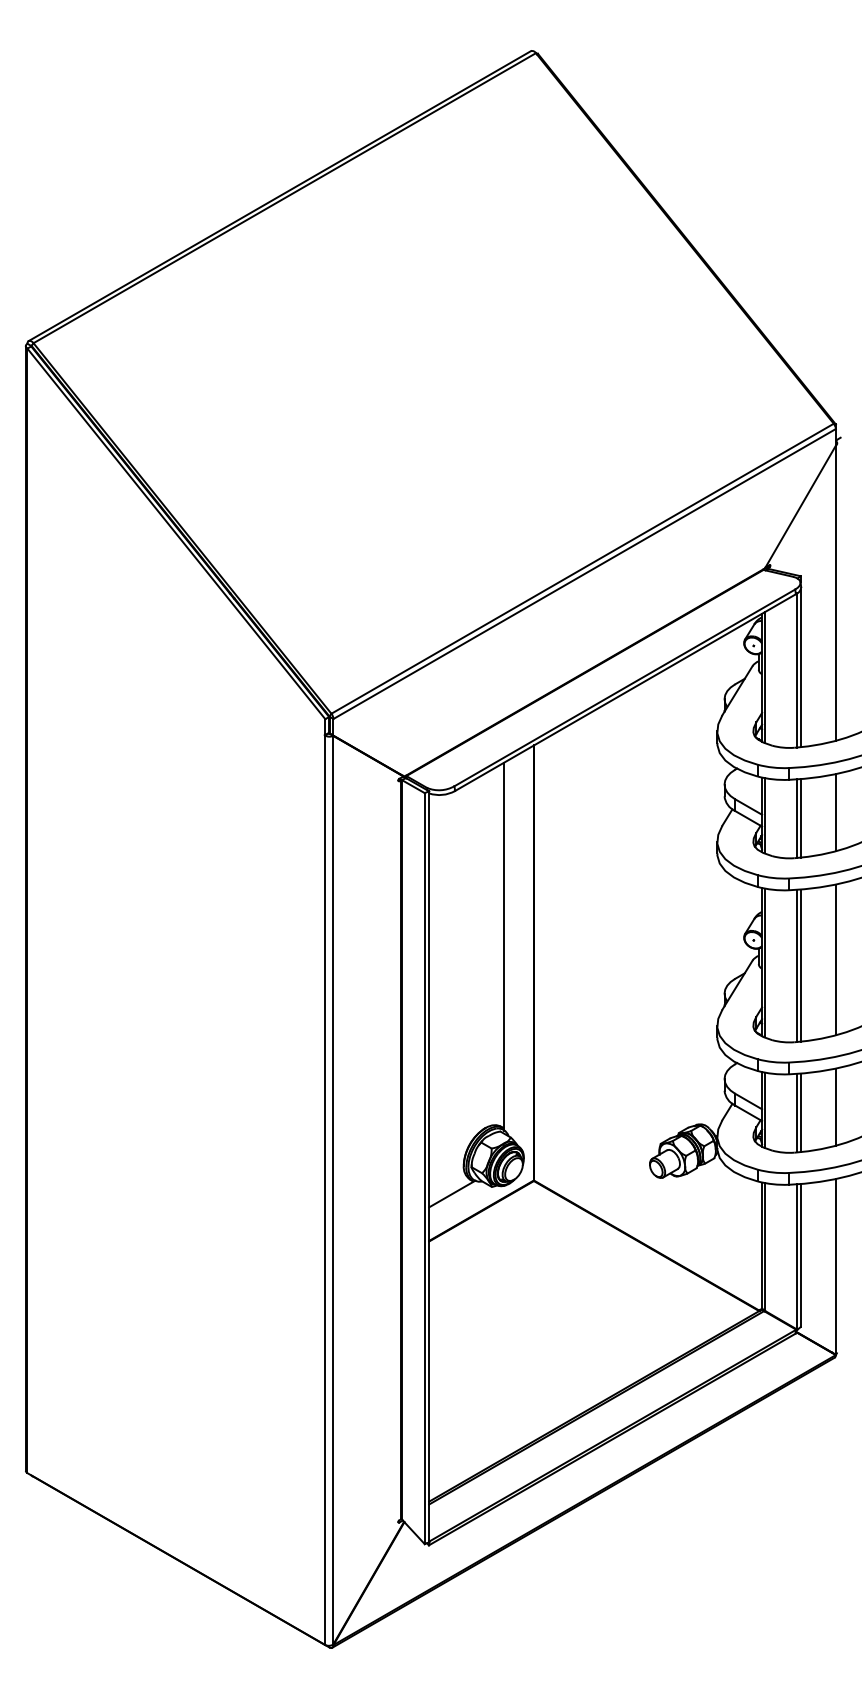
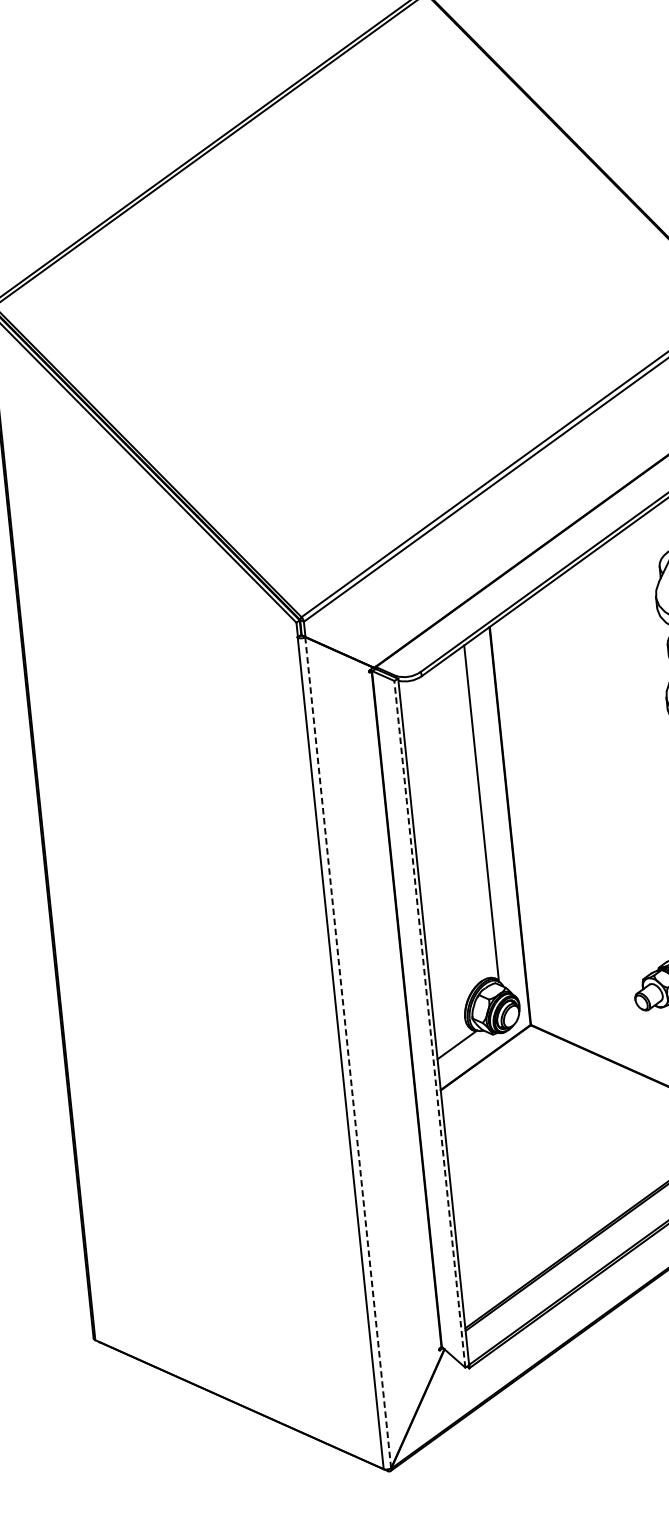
line: (424, 1168) -> (429, 1024), solid -> dashed
line: (333, 1189) -> (348, 1051), solid -> dashed

